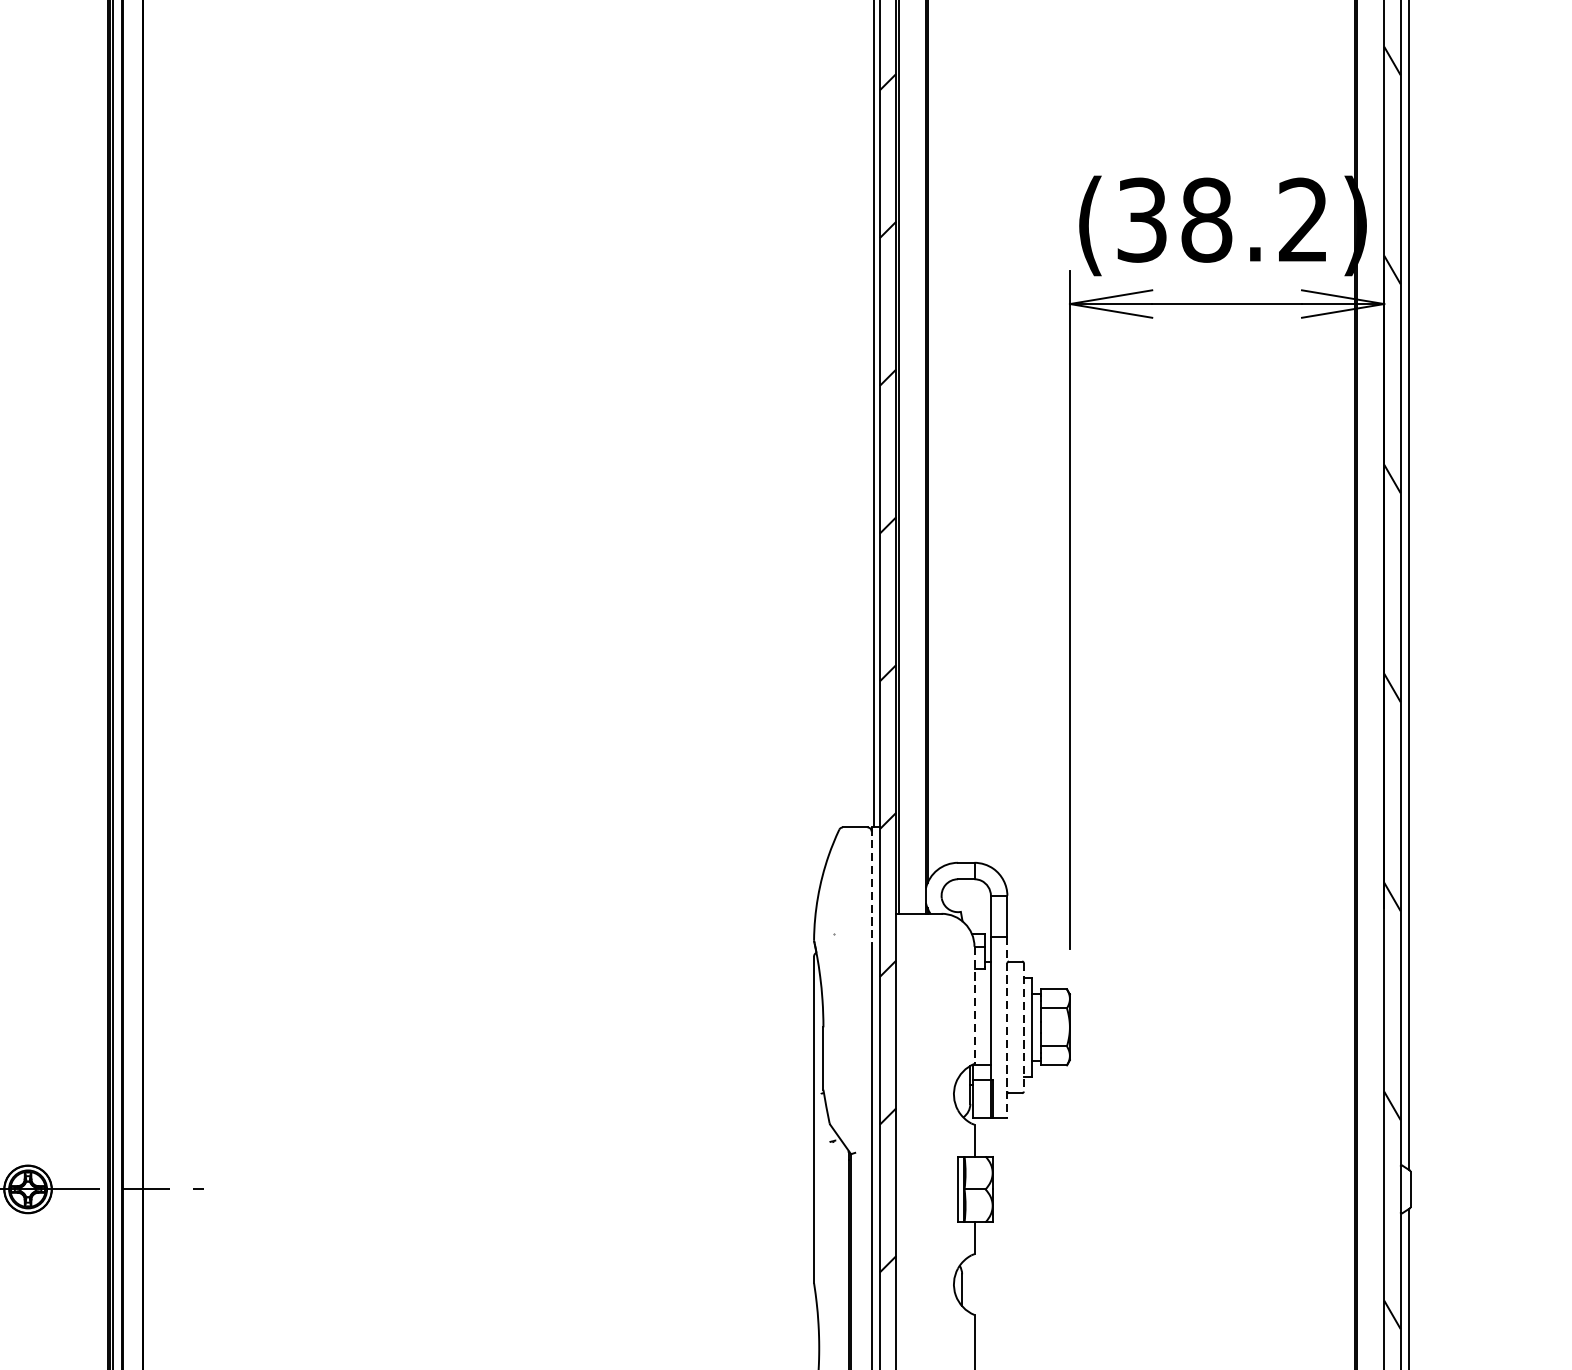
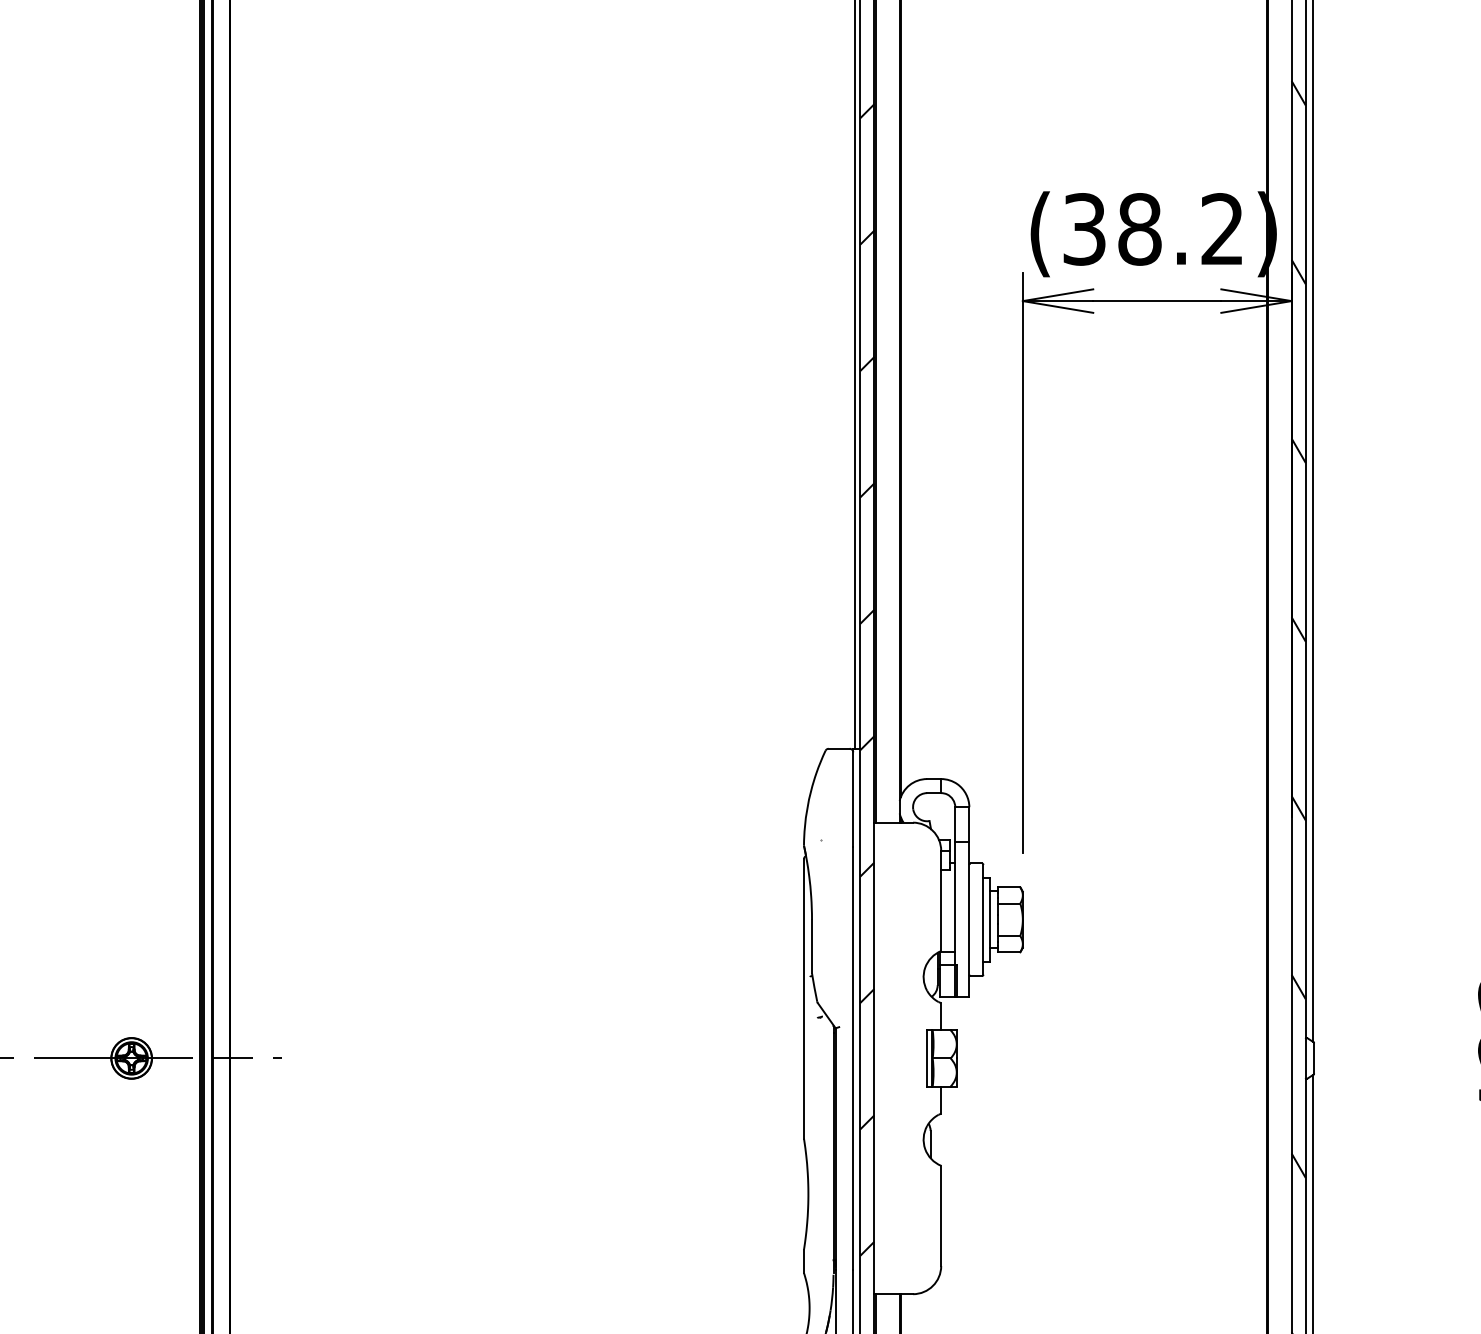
line: (871, 885) -> (853, 798), dashed -> solid
line: (974, 1005) -> (941, 901), dashed -> solid
line: (1023, 1027) -> (983, 919), dashed -> solid
line: (1007, 1028) -> (969, 920), dashed -> solid

